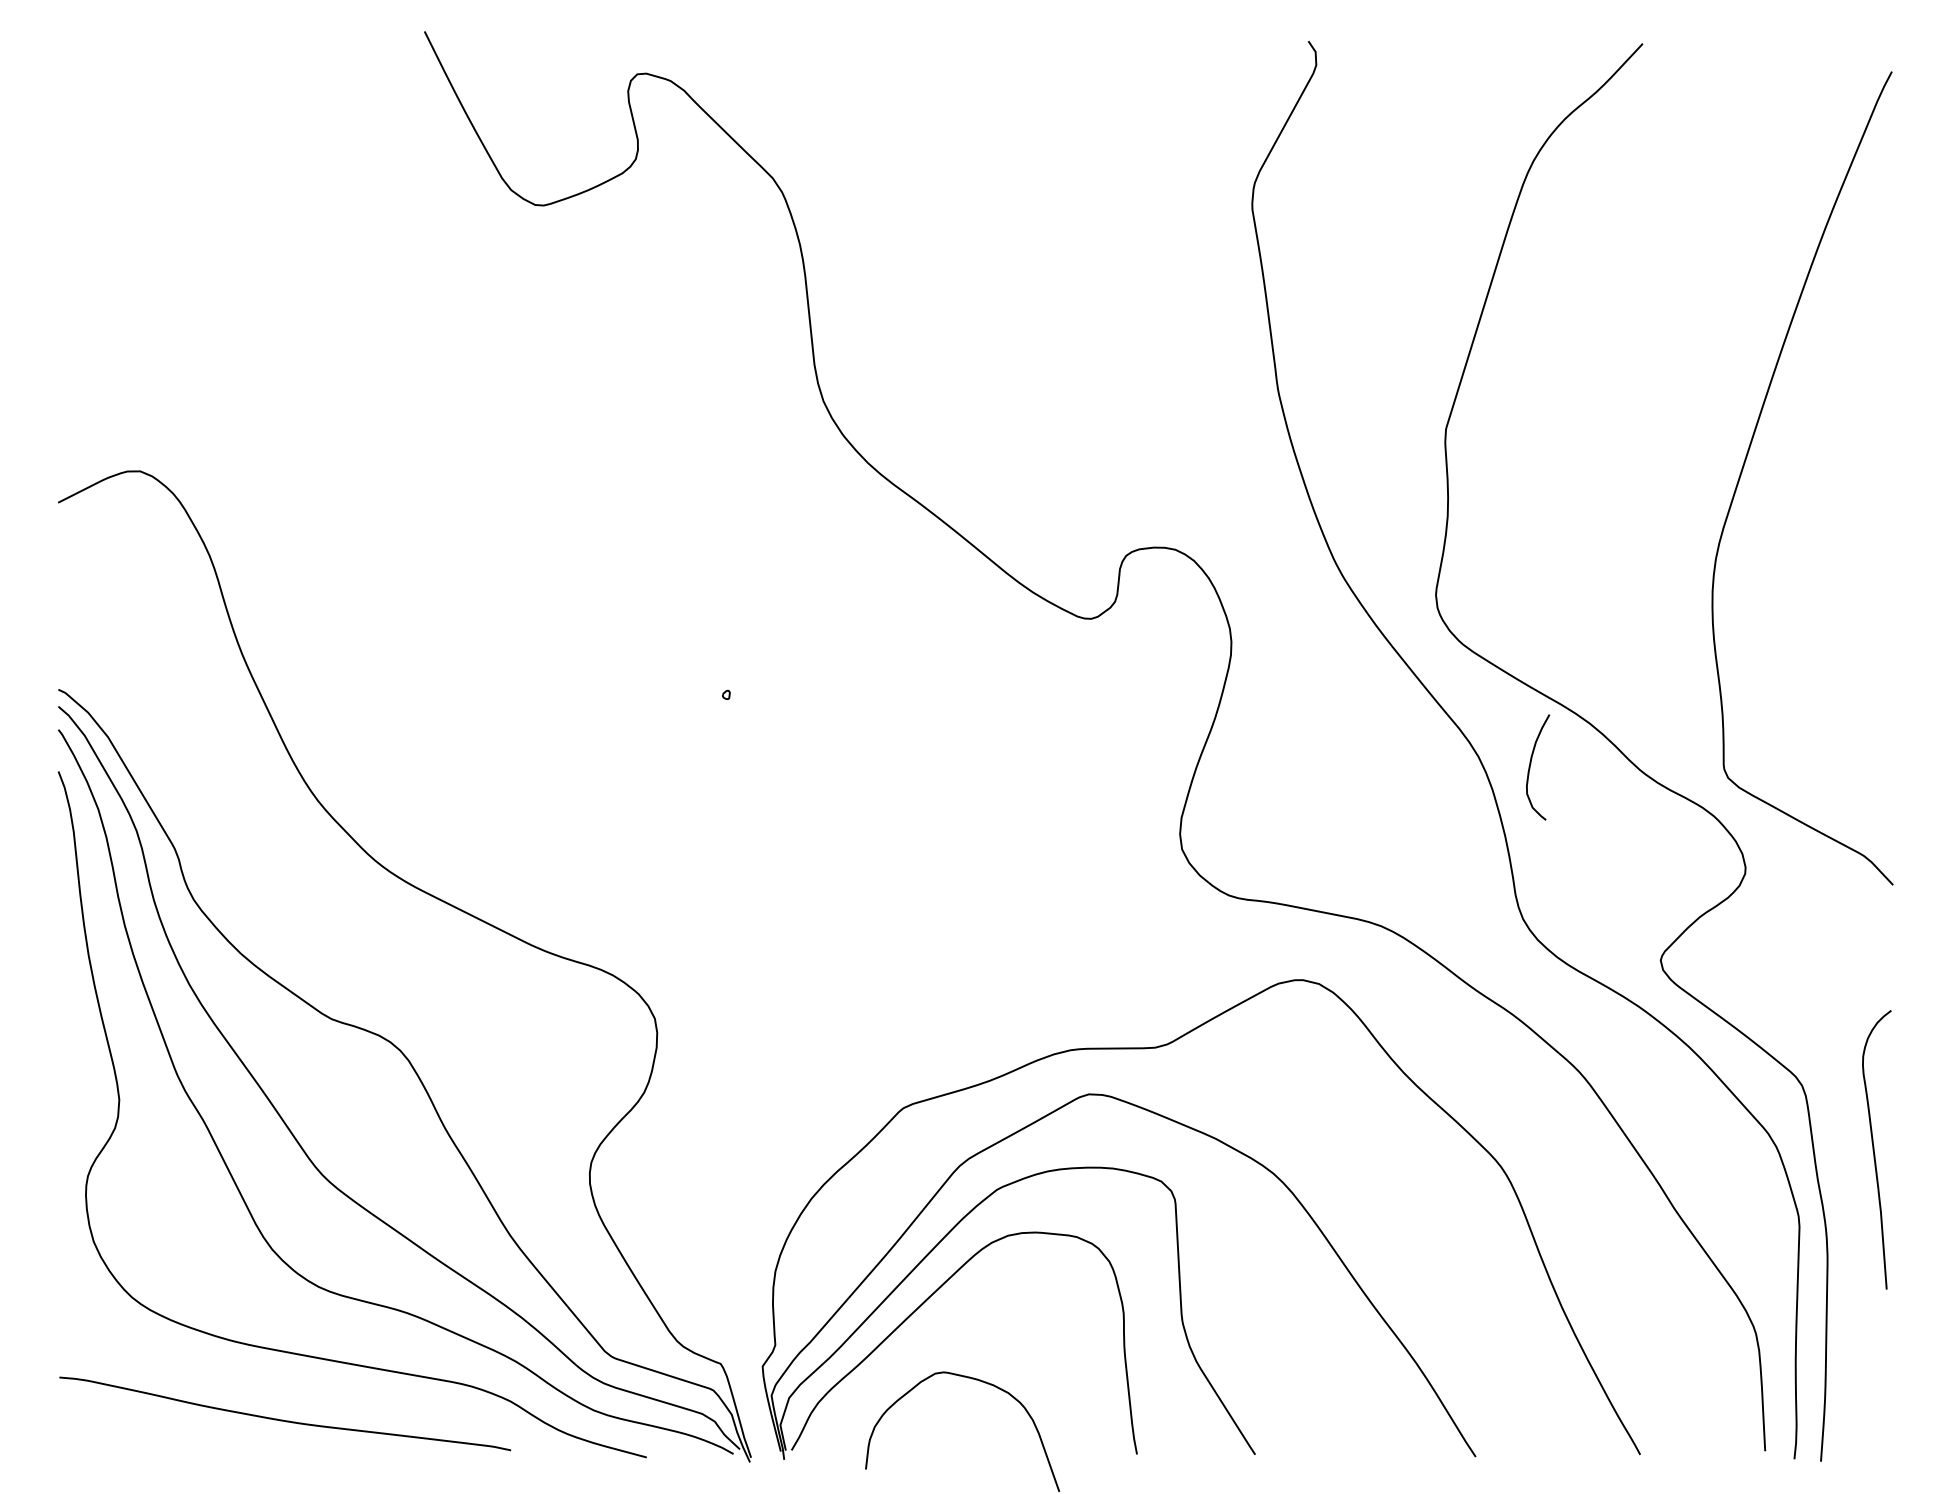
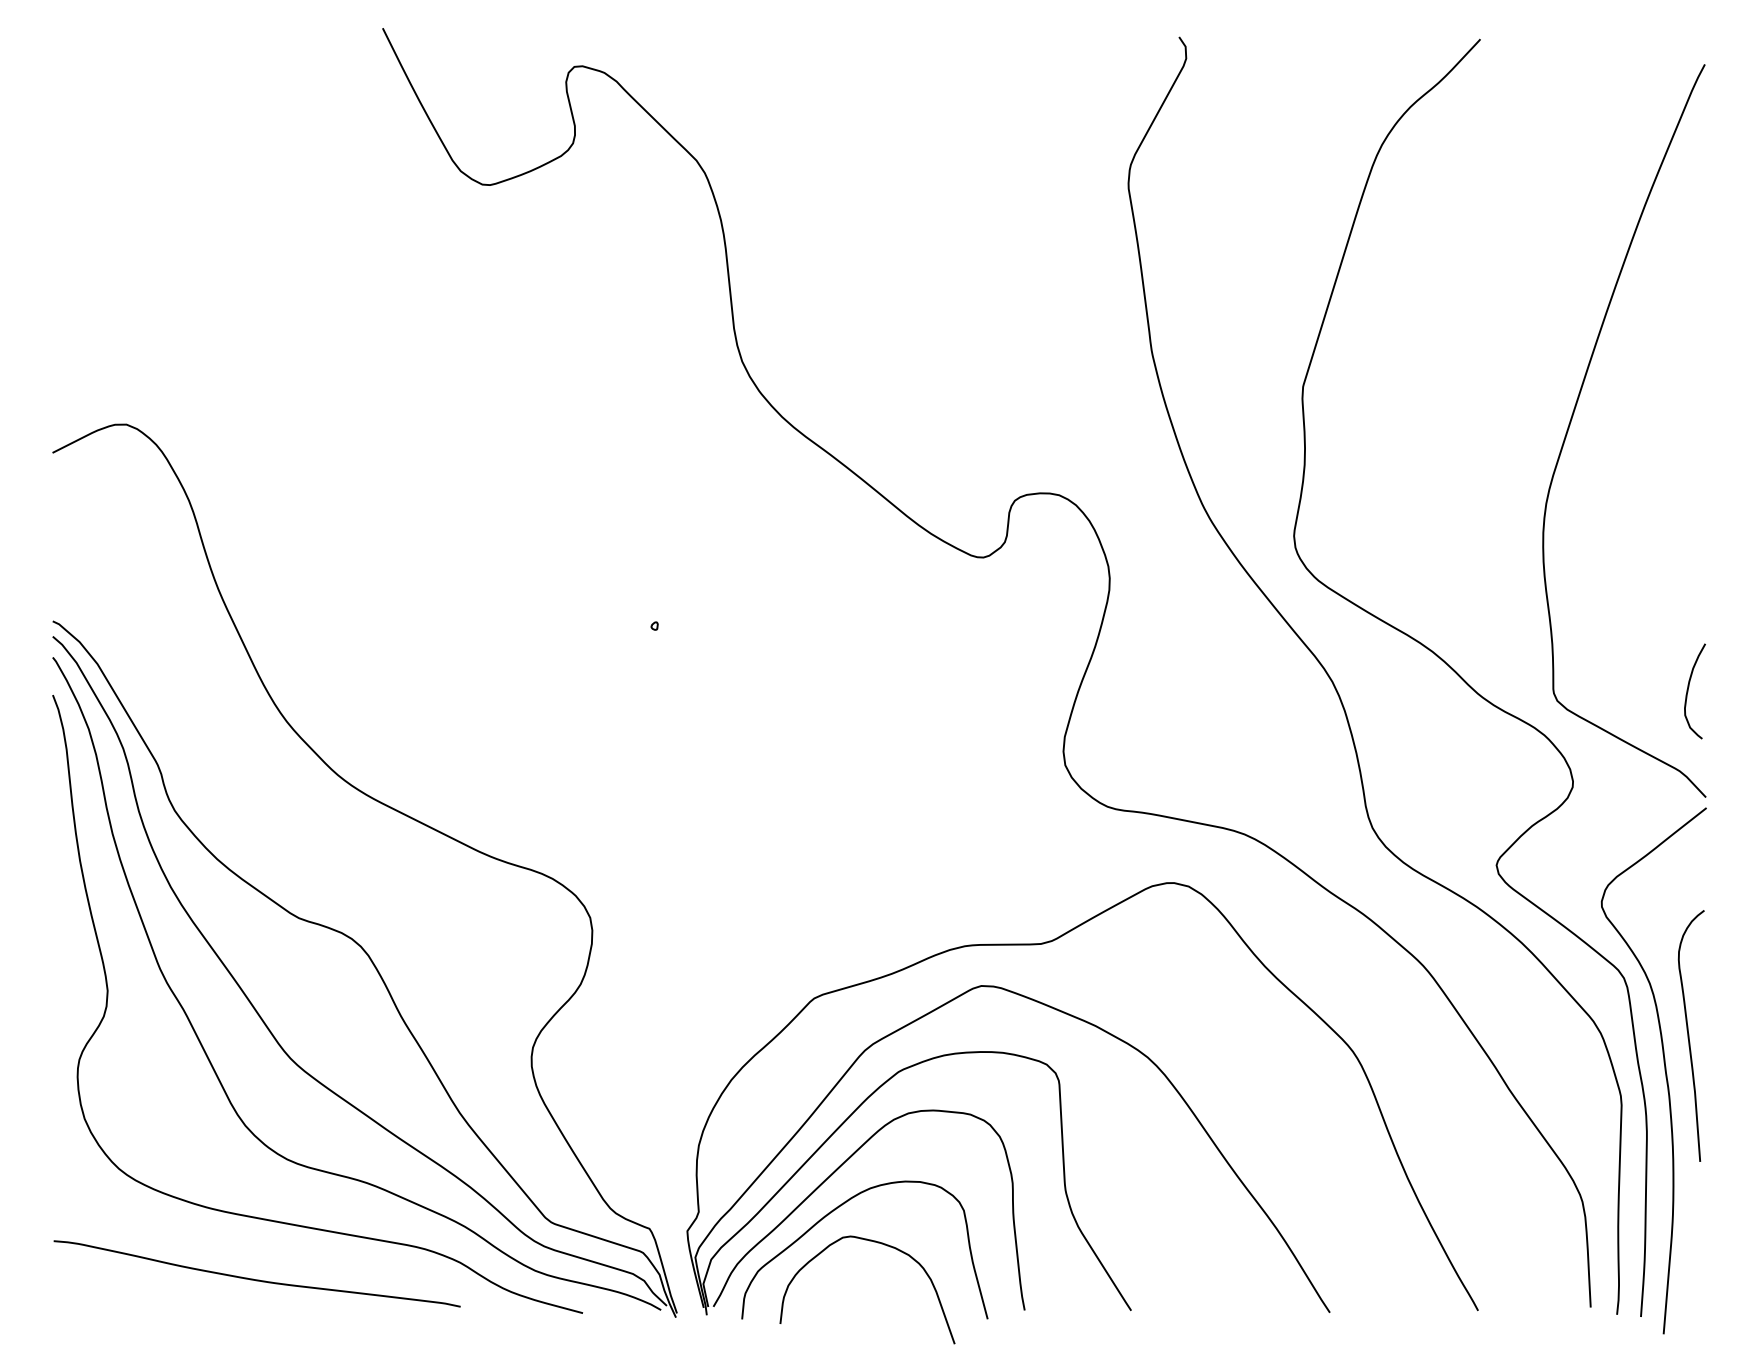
curve: (1530, 767) -> (1688, 691), moved
curve: (1847, 1188) -> (1664, 1070), added
curve: (930, 1341) -> (838, 1208), added

